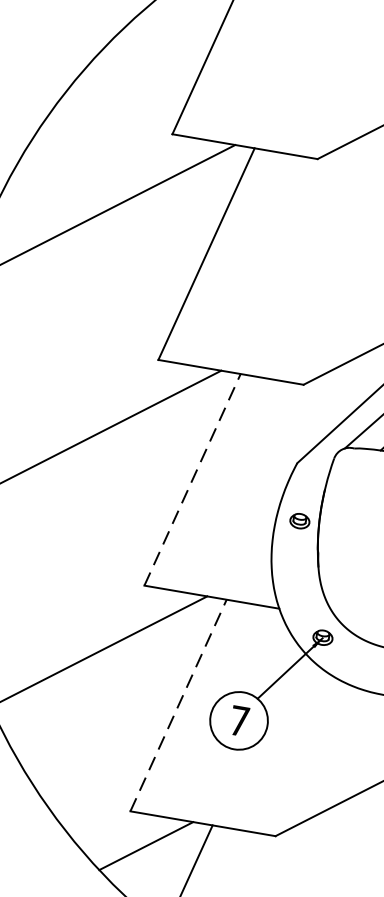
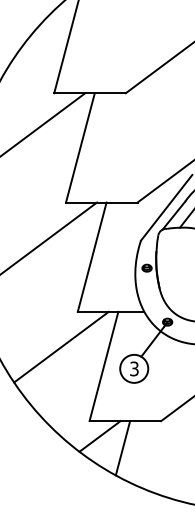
line: (193, 480) -> (92, 257), dashed -> solid
line: (177, 705) -> (103, 366), dashed -> solid
text: (239, 720) -> (134, 368), 7 -> 3

